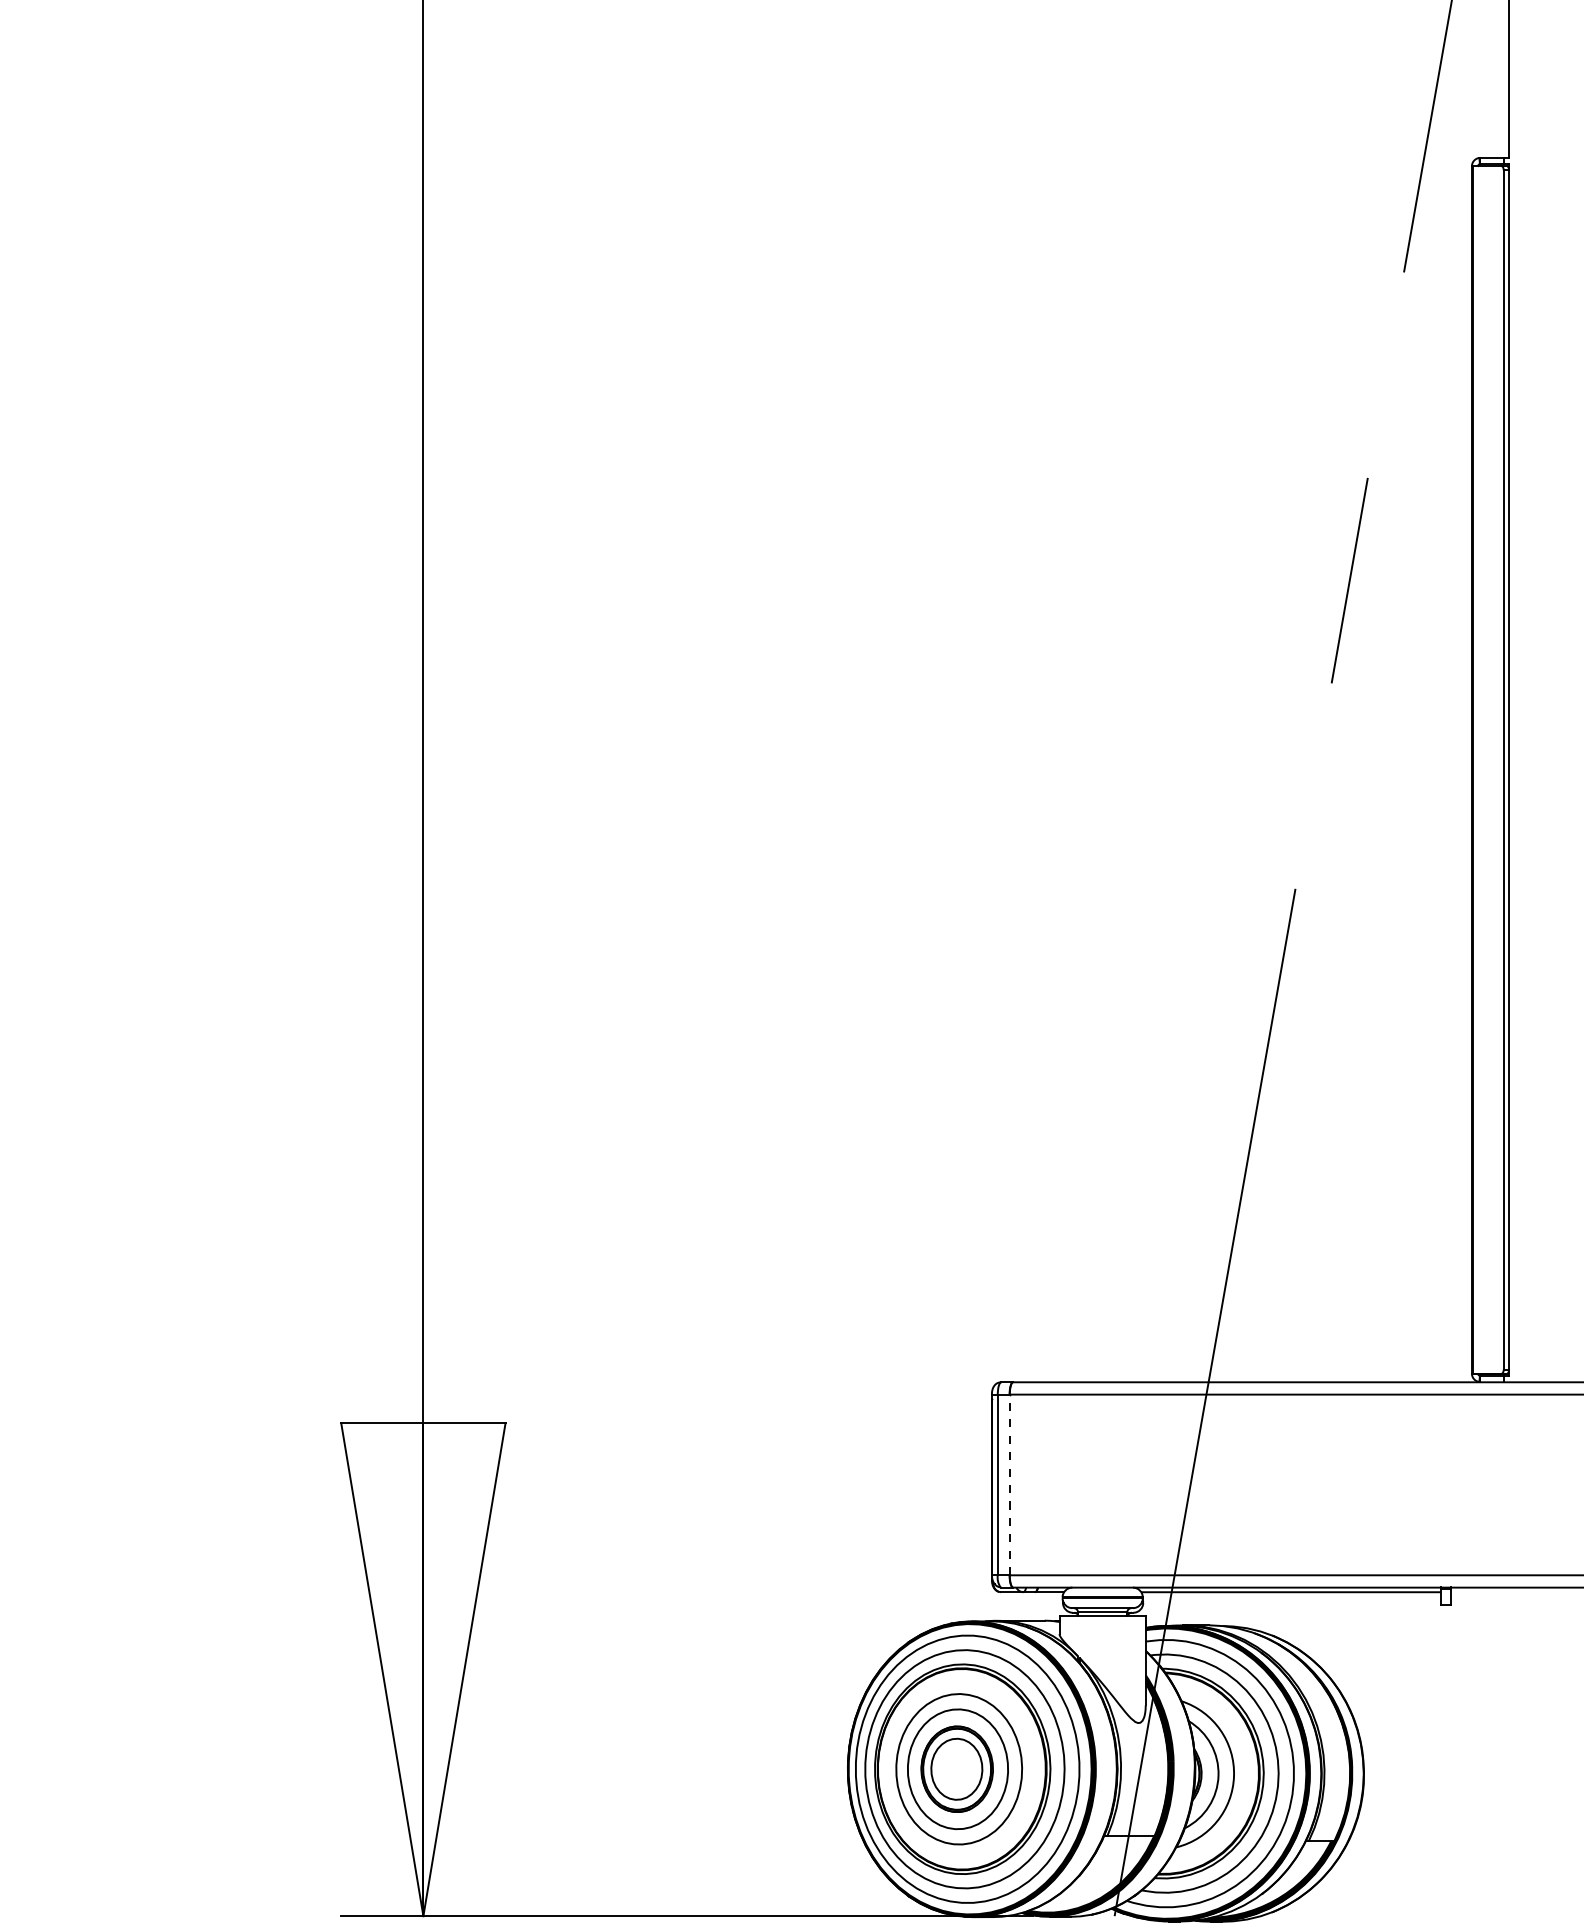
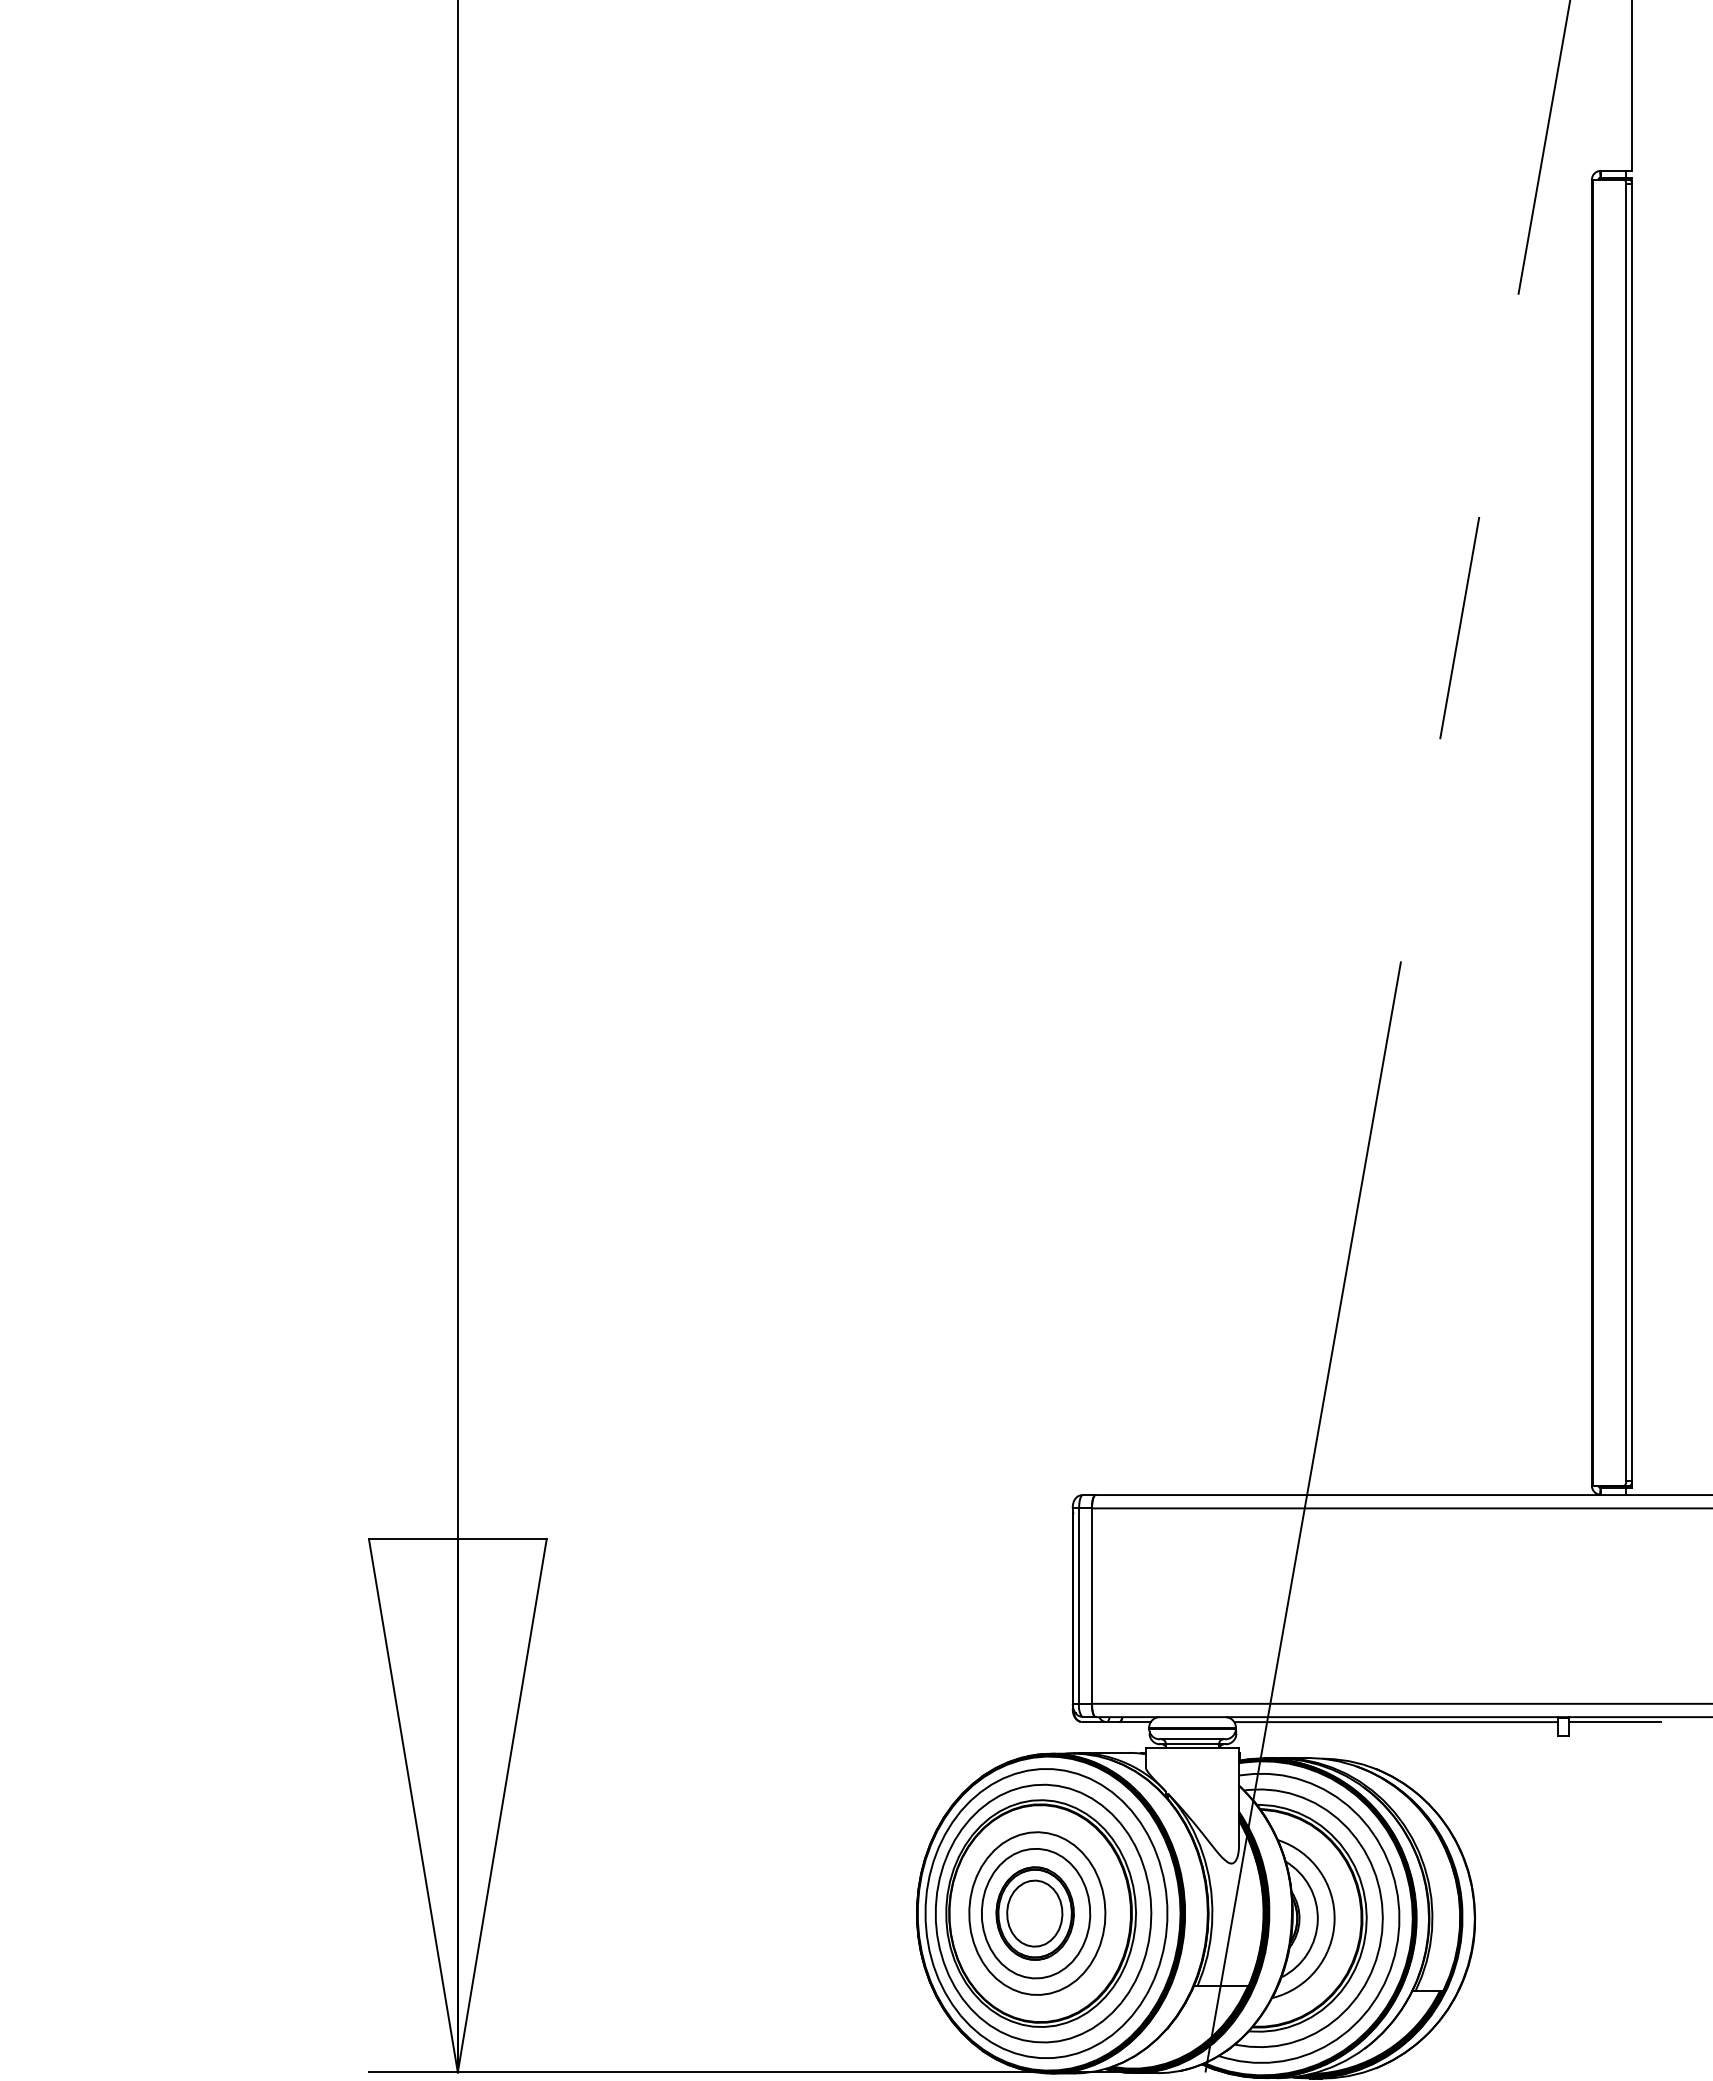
line: (1009, 1485) -> (1091, 1606), dashed -> solid
line: (1492, 1592) -> (1614, 1722), added

